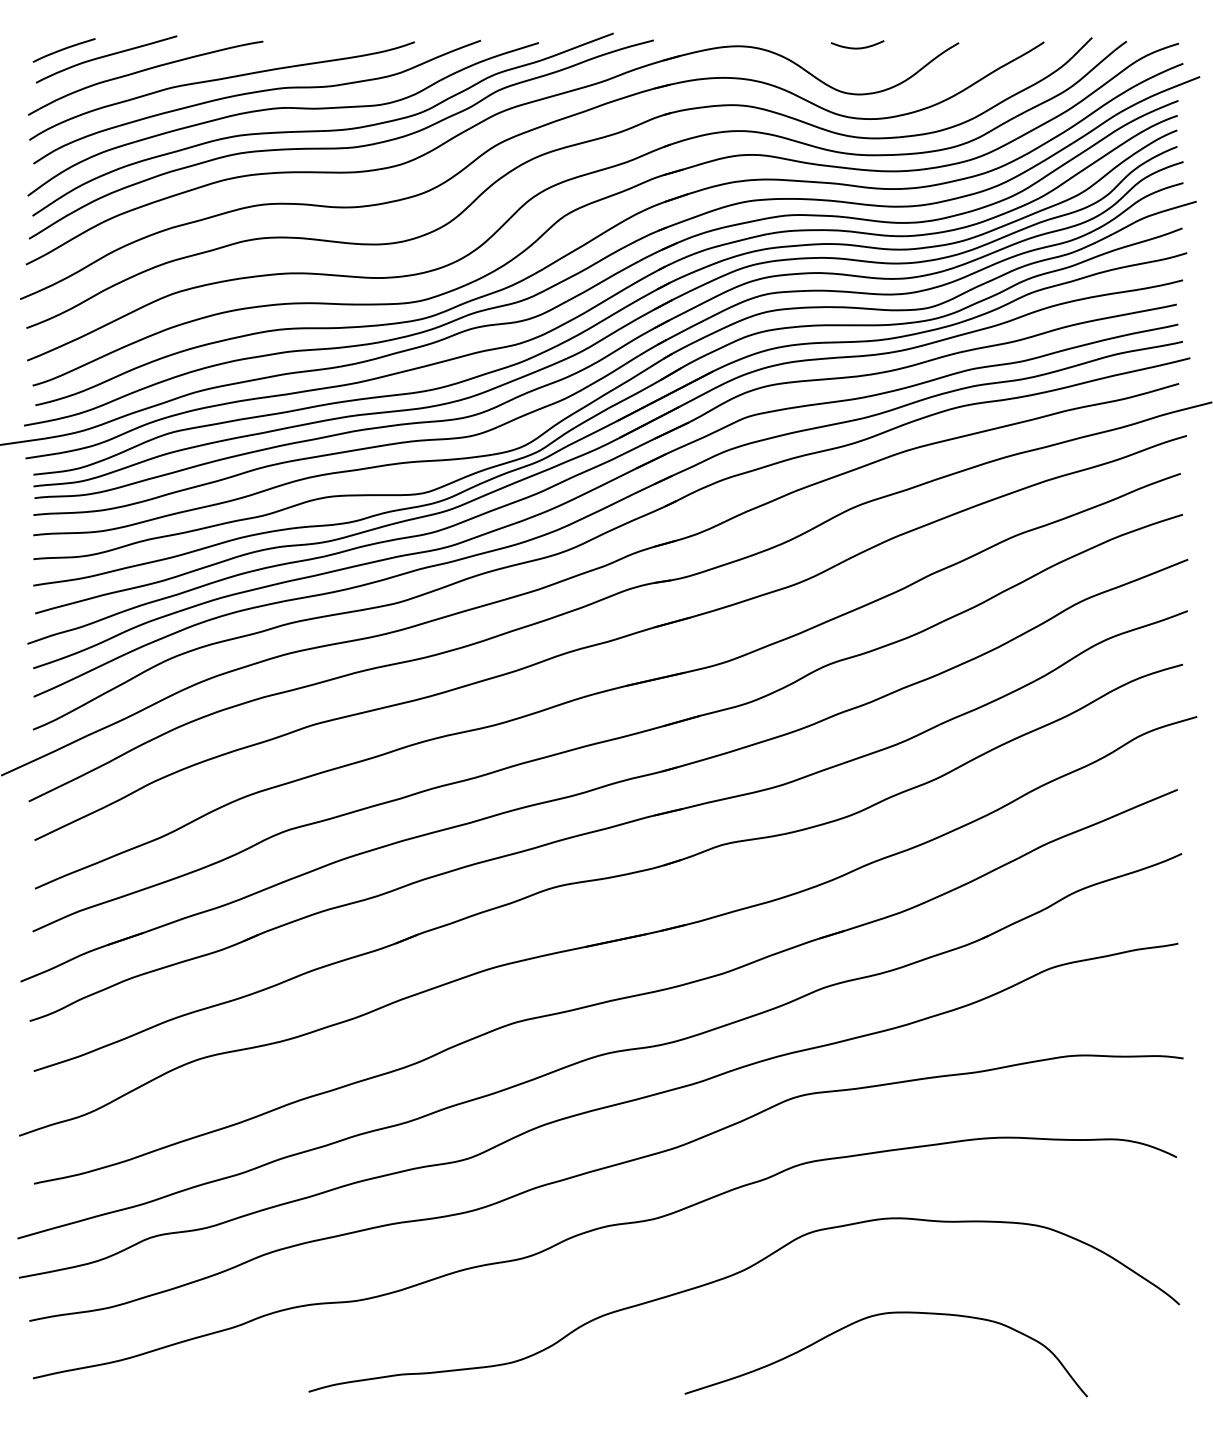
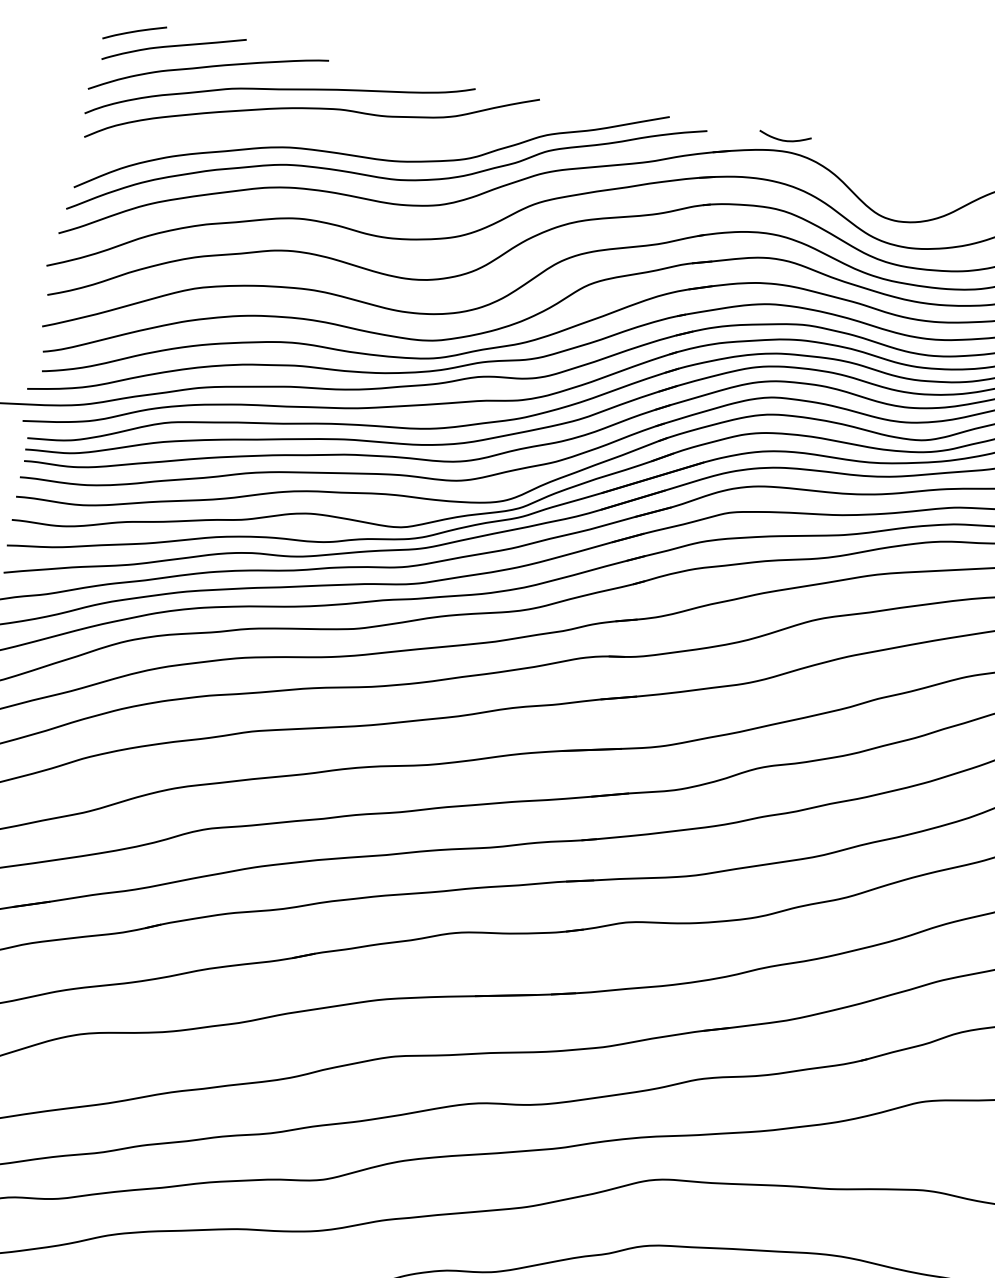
curve: (857, 47) -> (784, 139), moved
curve: (279, 109) -> (332, 129), removed

